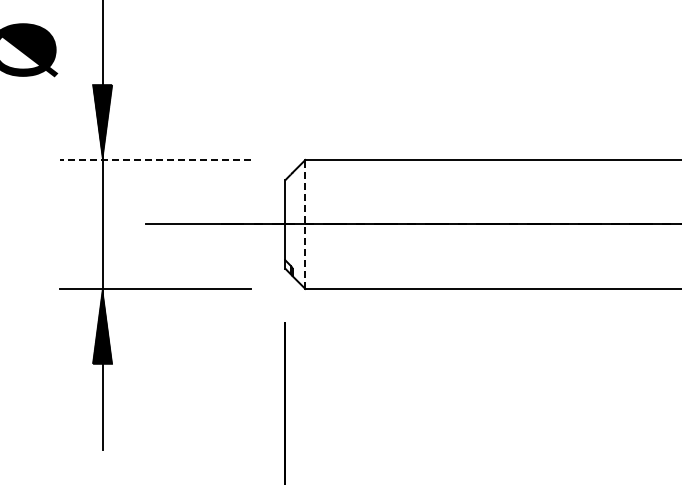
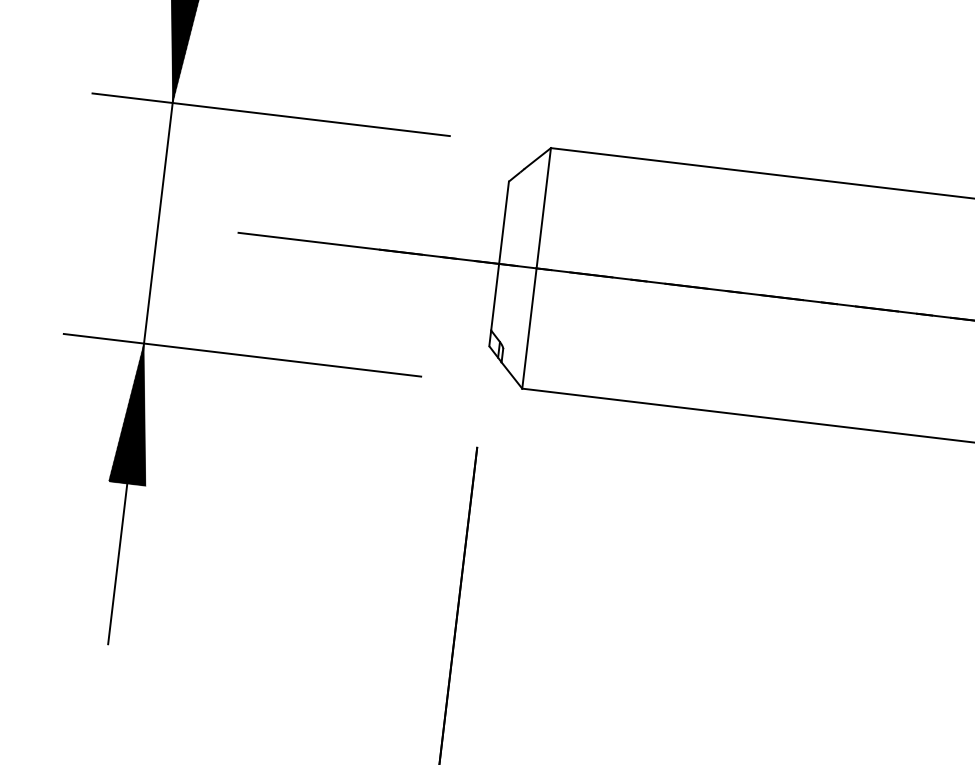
line: (155, 160) -> (271, 115), dashed -> solid
line: (305, 223) -> (537, 266), dashed -> solid

